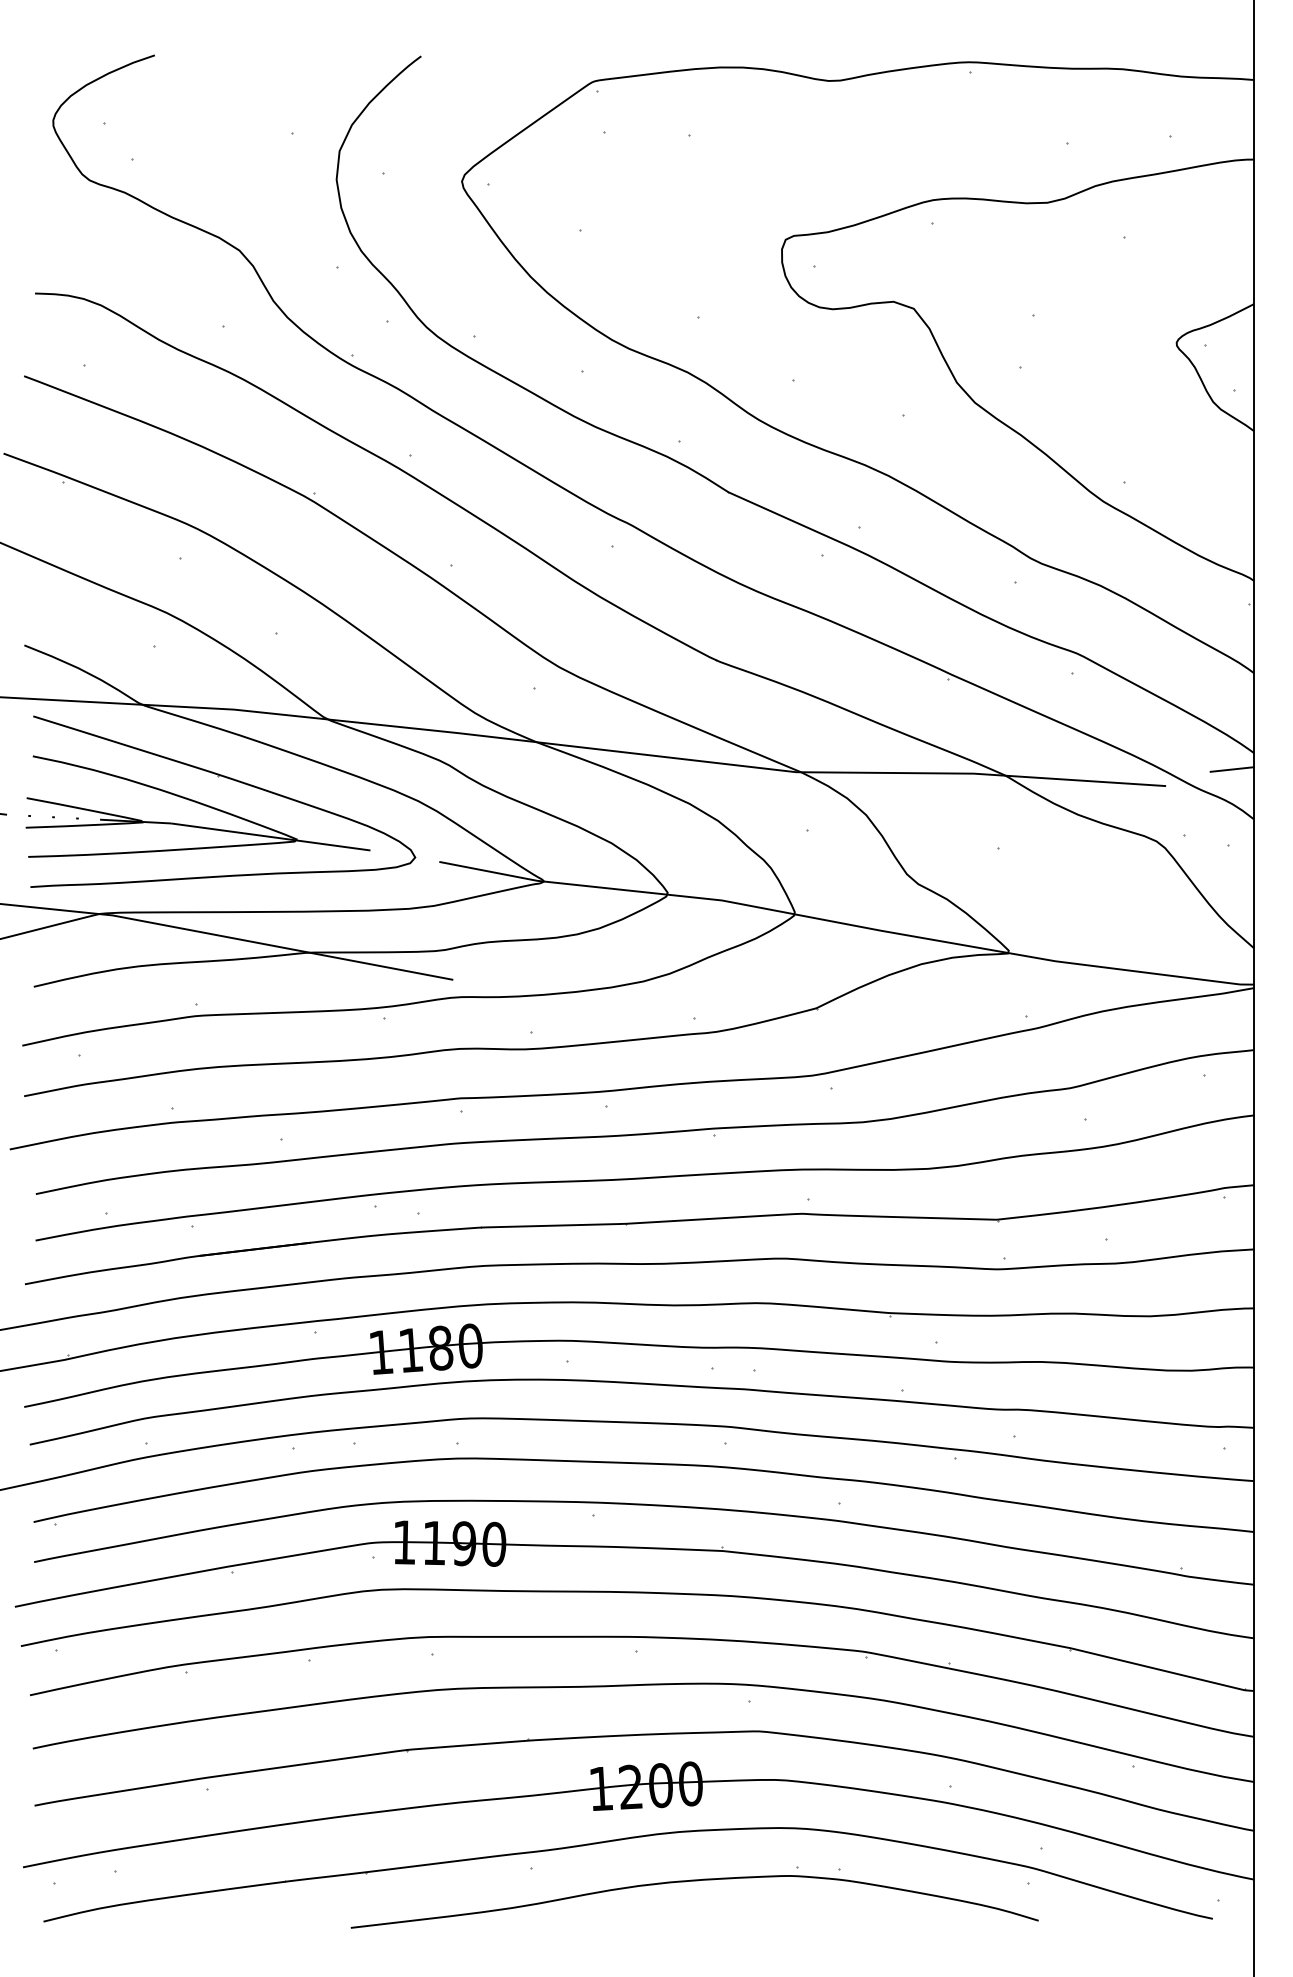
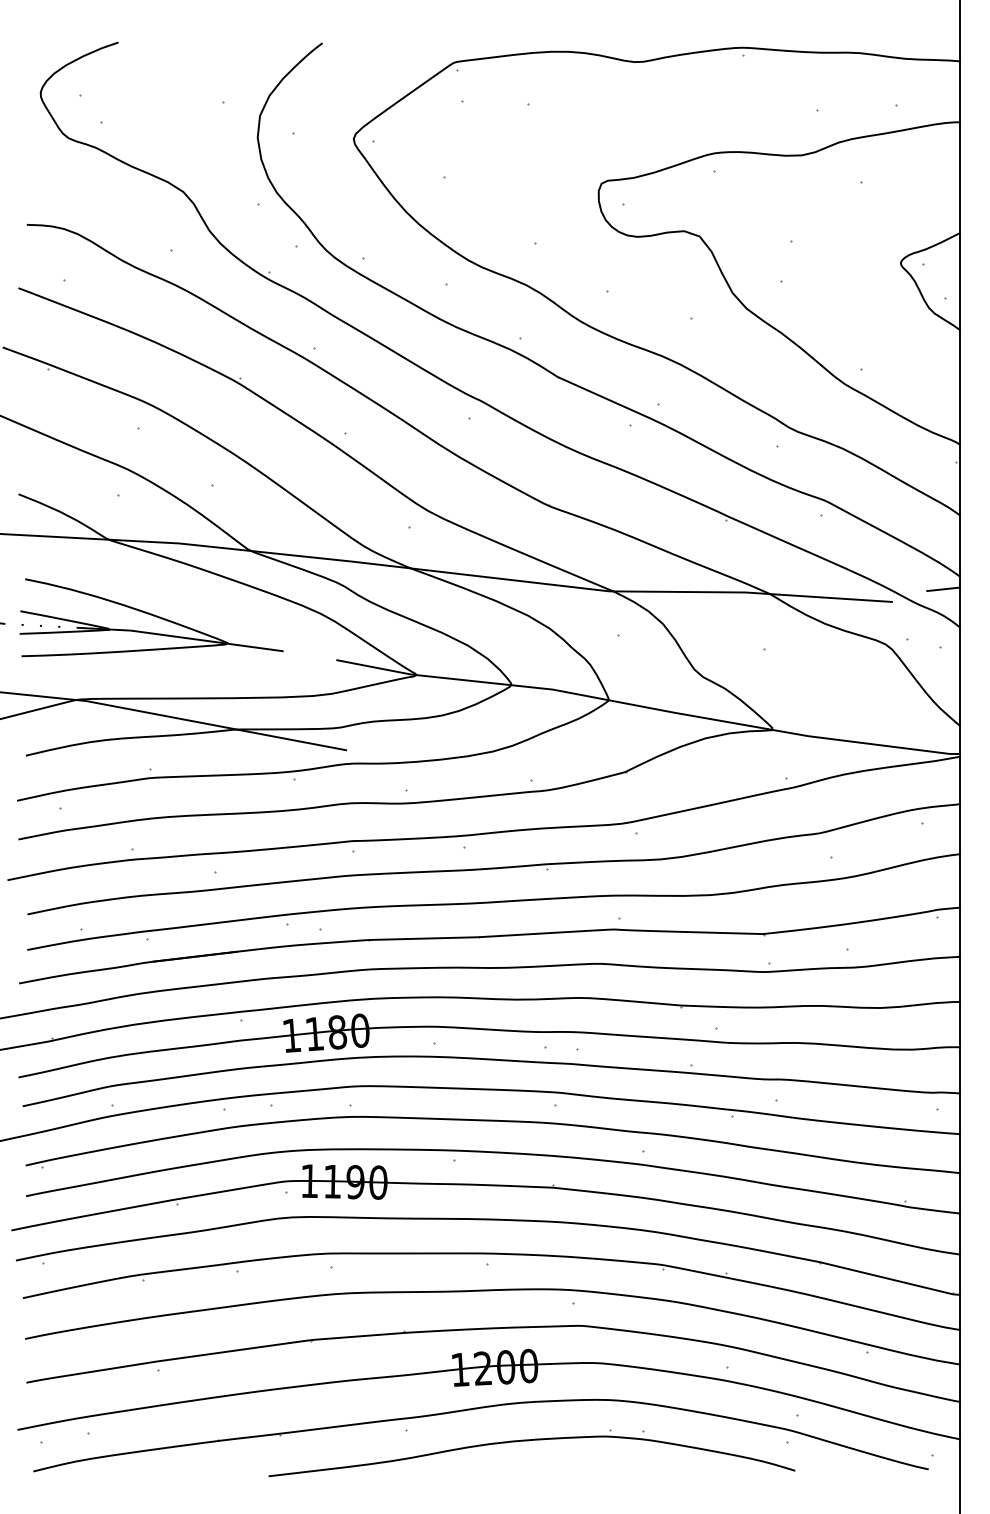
part: (229, 779) -> (175, 596), removed

